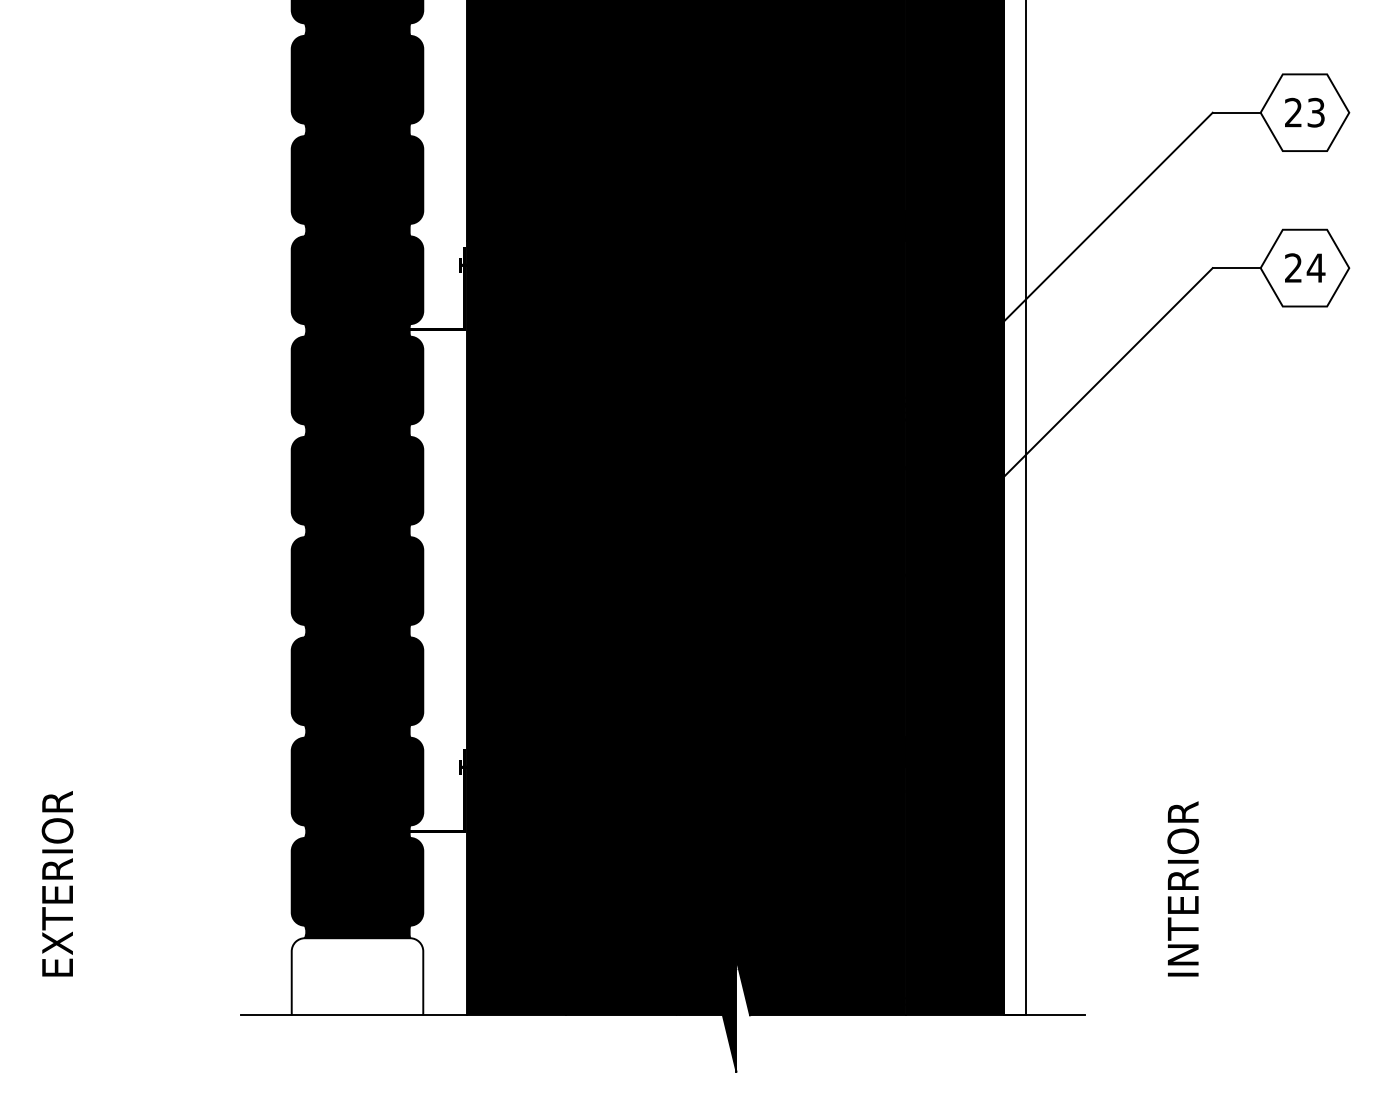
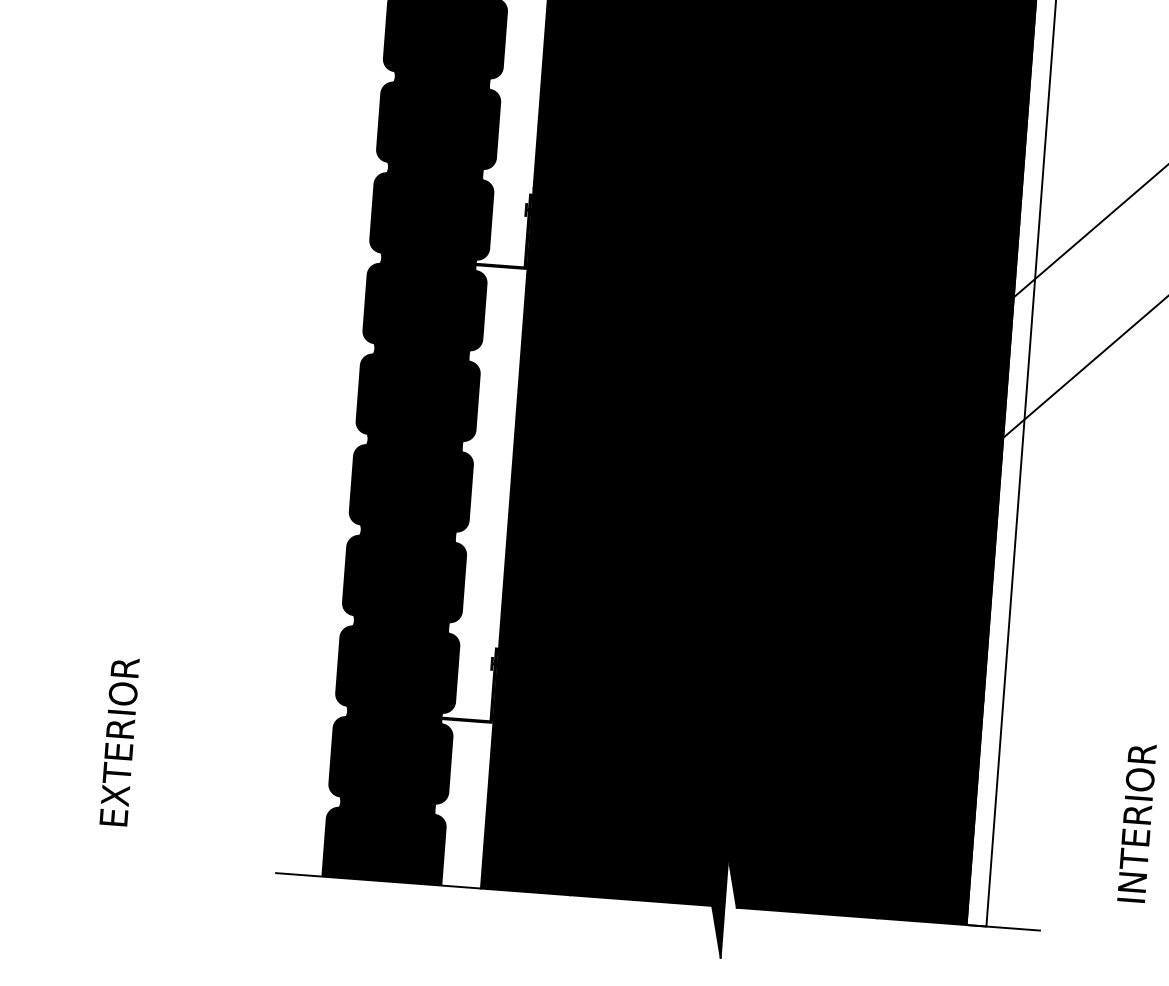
fill: (357, 976) -> (384, 845), added

